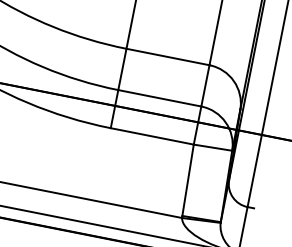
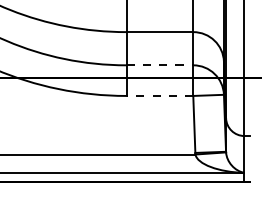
line: (160, 98) -> (160, 65), solid -> dashed
line: (151, 135) -> (159, 95), solid -> dashed

